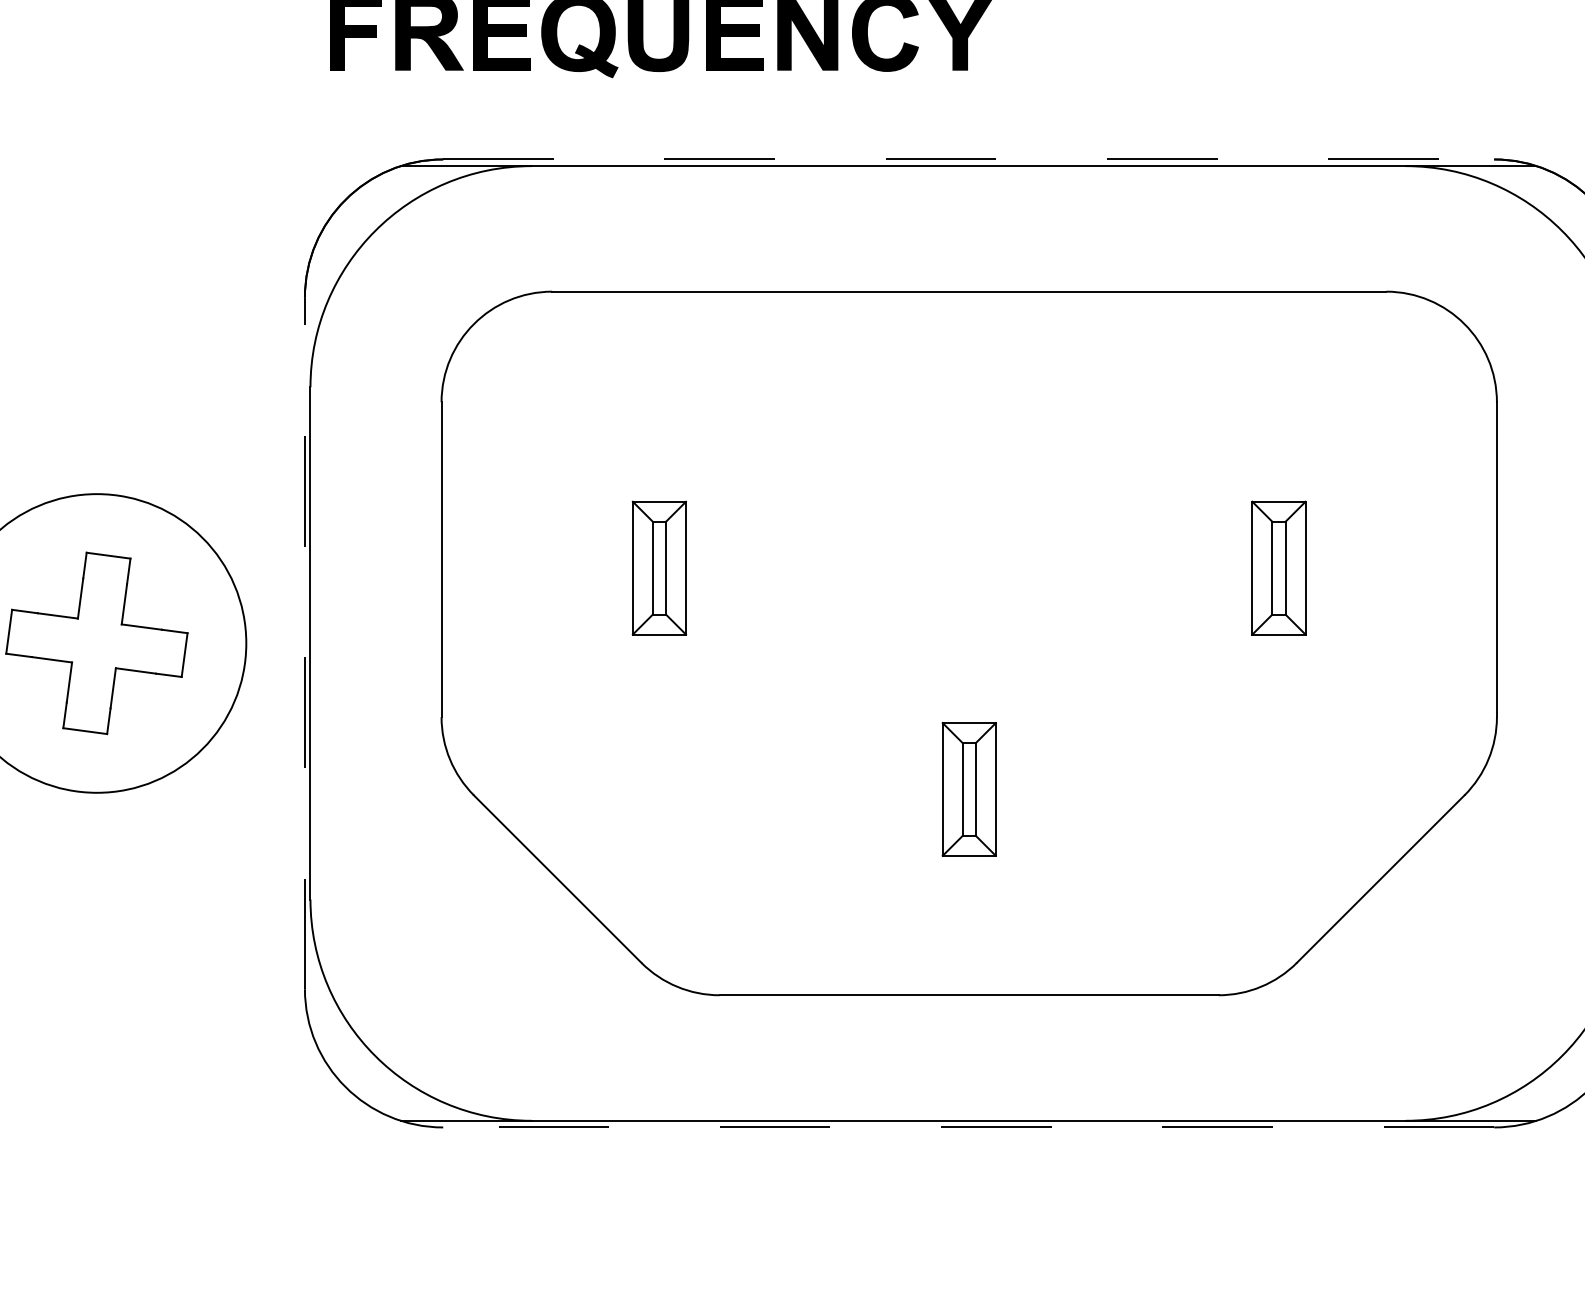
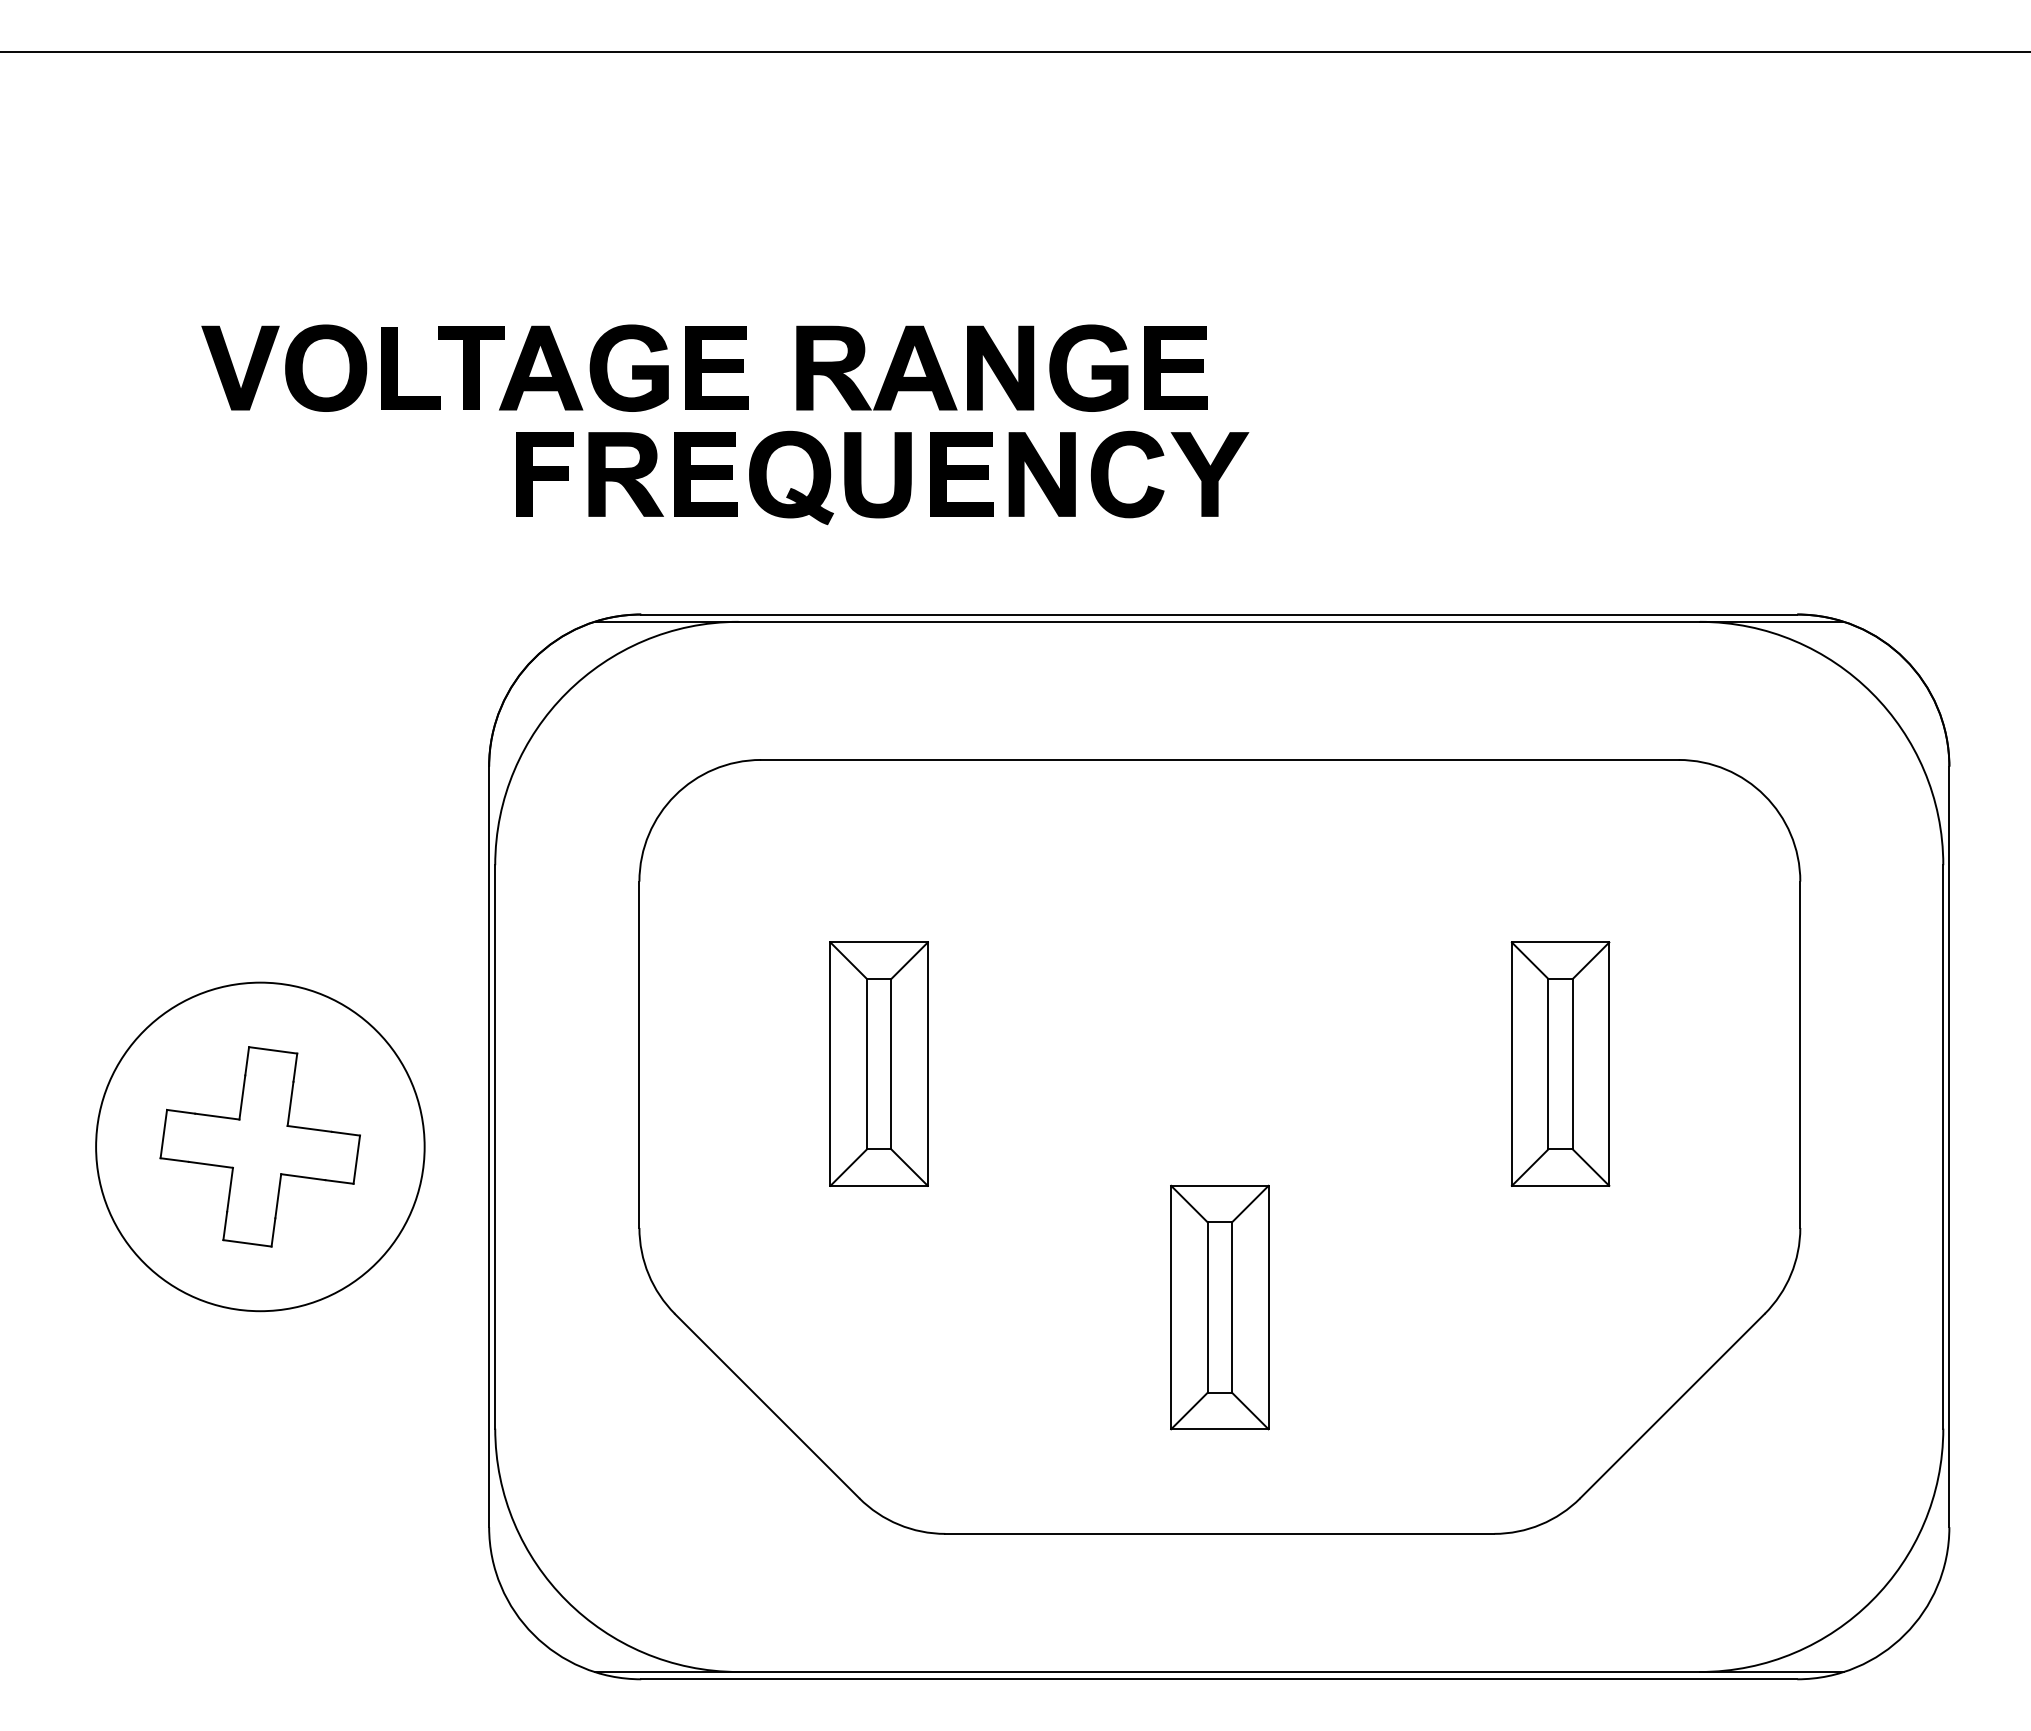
line: (968, 159) -> (1219, 614), dashed -> solid
part: (658, 567) -> (878, 1063), size x1.67
part: (1278, 567) -> (1560, 1063), size x1.67
line: (305, 643) -> (489, 1146), dashed -> solid
part: (968, 789) -> (1219, 1307), size x1.67
line: (968, 1127) -> (1218, 1679), dashed -> solid

